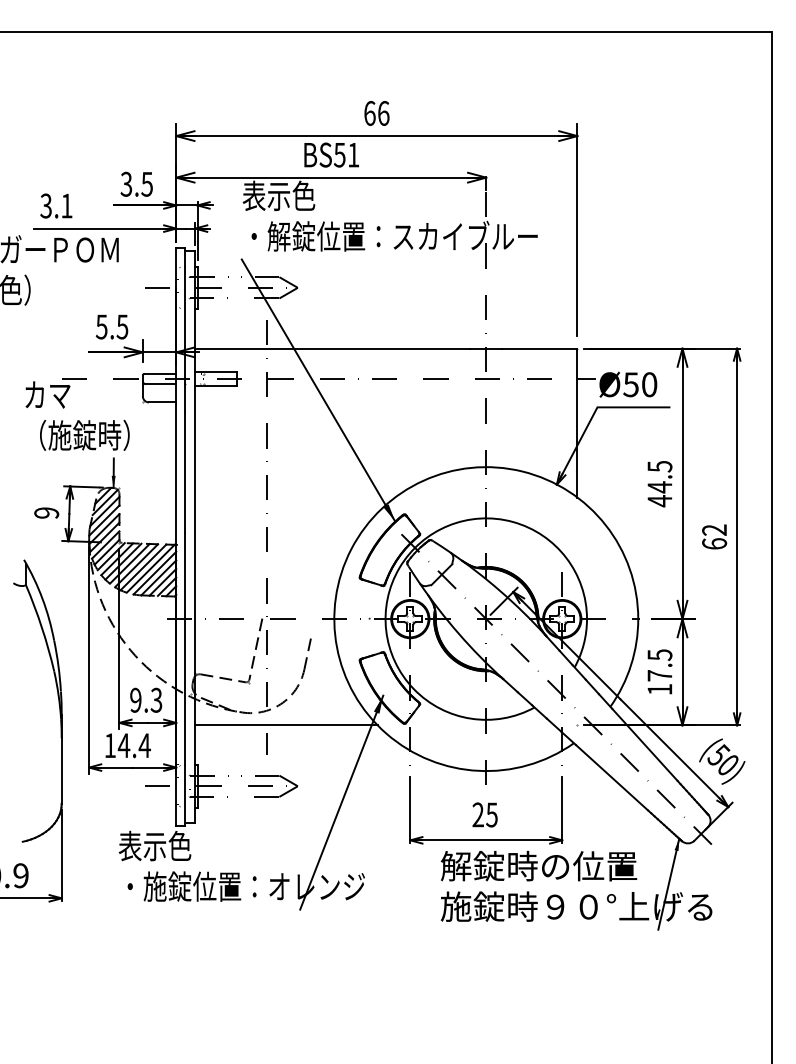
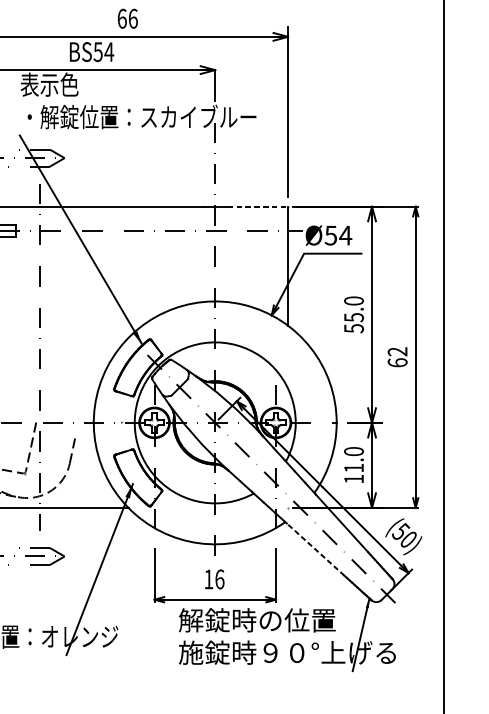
text: (353, 155) -> (109, 52), BS51 -> BS54
line: (539, 348) -> (257, 206), solid -> dashed
text: (649, 384) -> (345, 235), Ø50 -> Ø54
text: (659, 483) -> (353, 314), 44.5 -> 55.0
text: (659, 665) -> (353, 459), 17.5 -> 11.0
line: (611, 777) -> (315, 549), solid -> dashed
text: (484, 814) -> (213, 579), 25 -> 16

